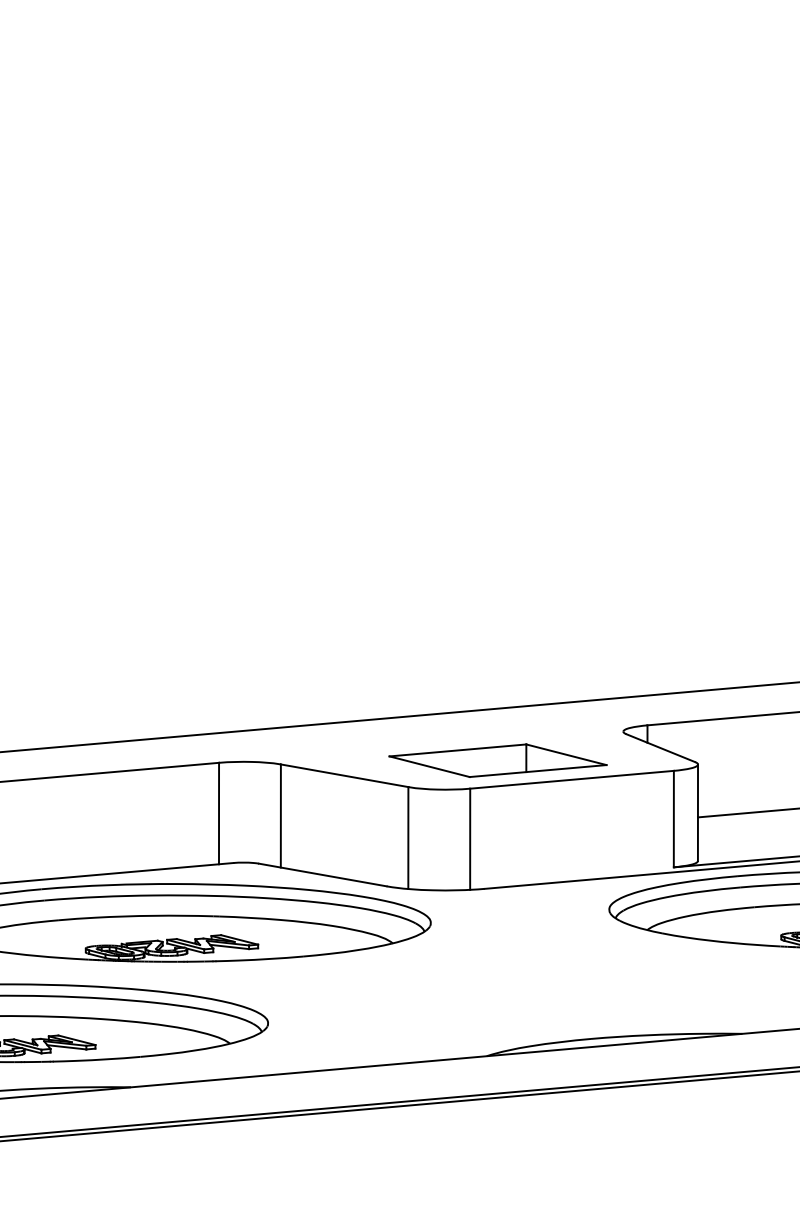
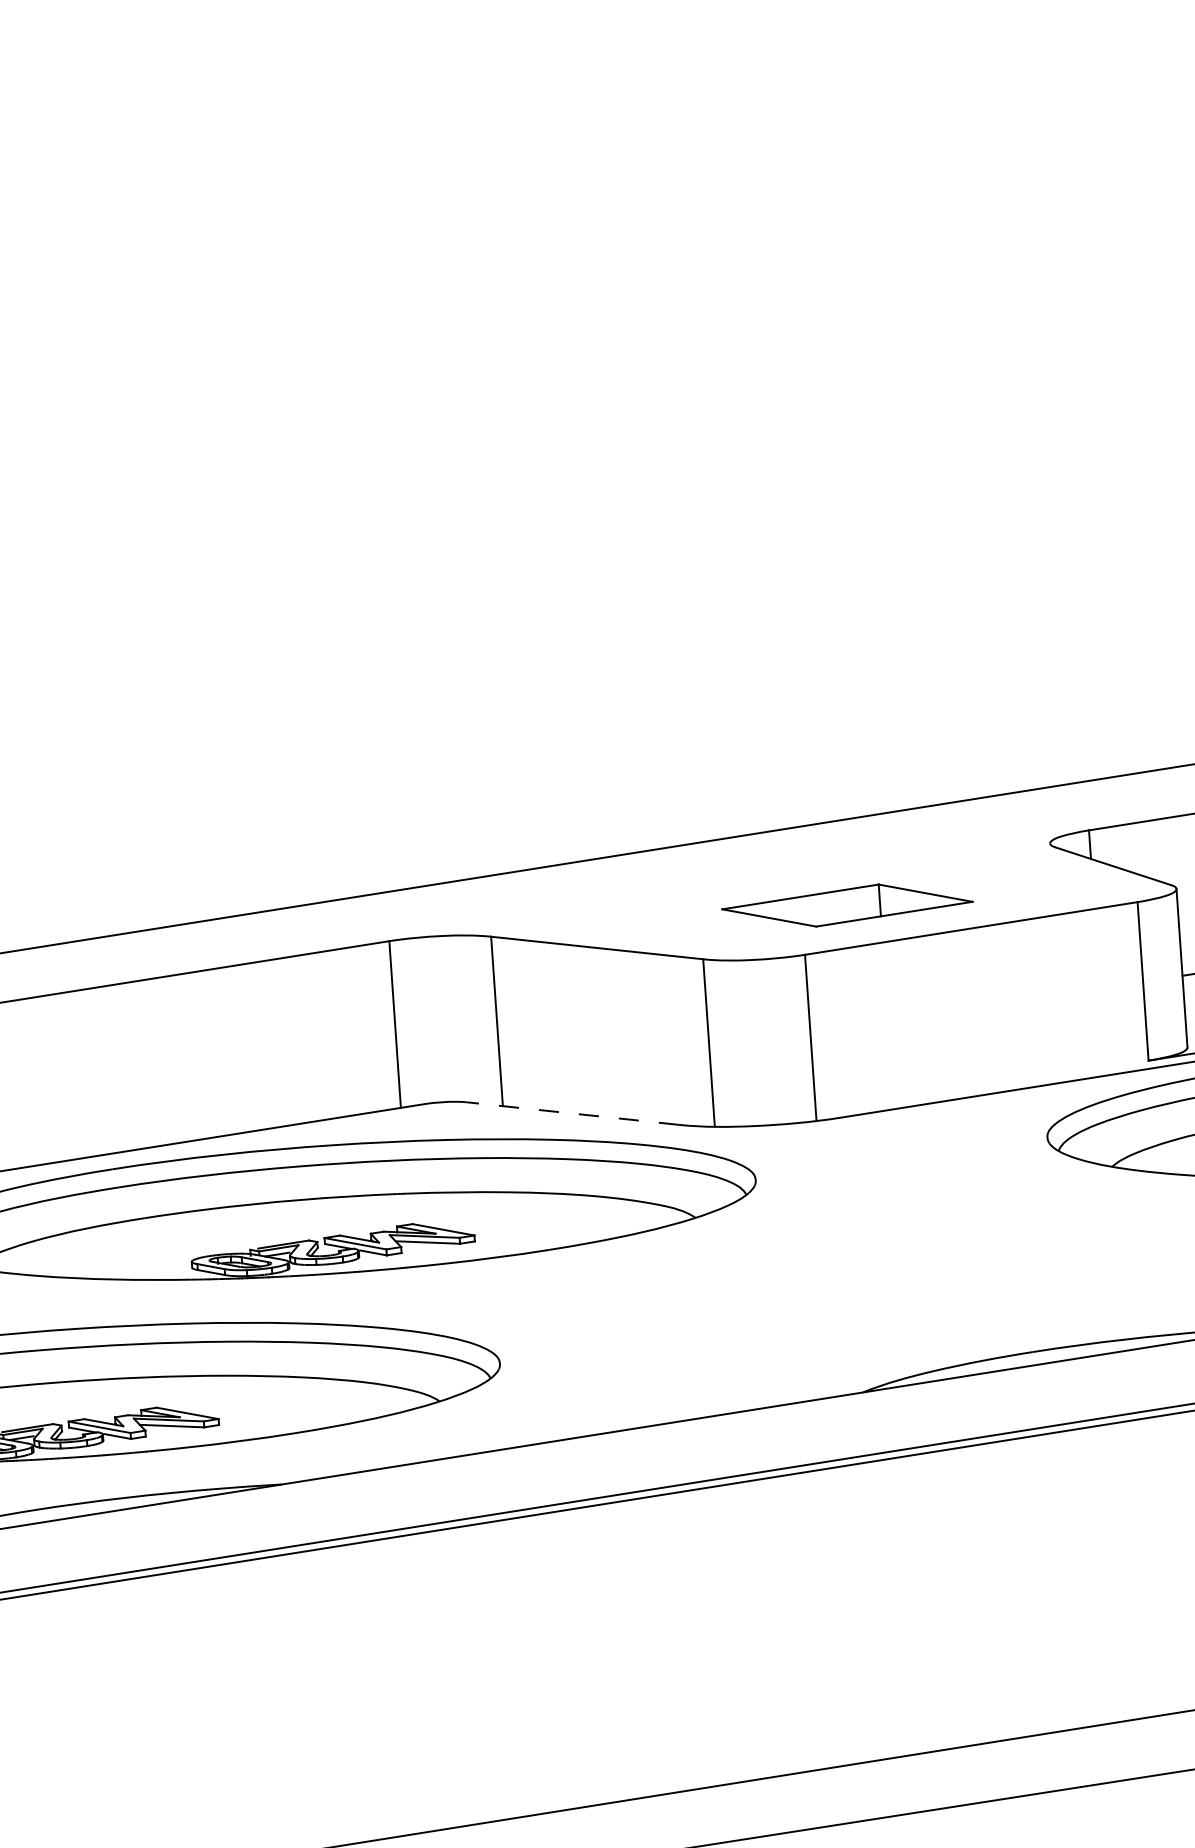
part: (497, 760) -> (846, 905), size x0.7
line: (322, 875) -> (572, 1114), solid -> dashed

